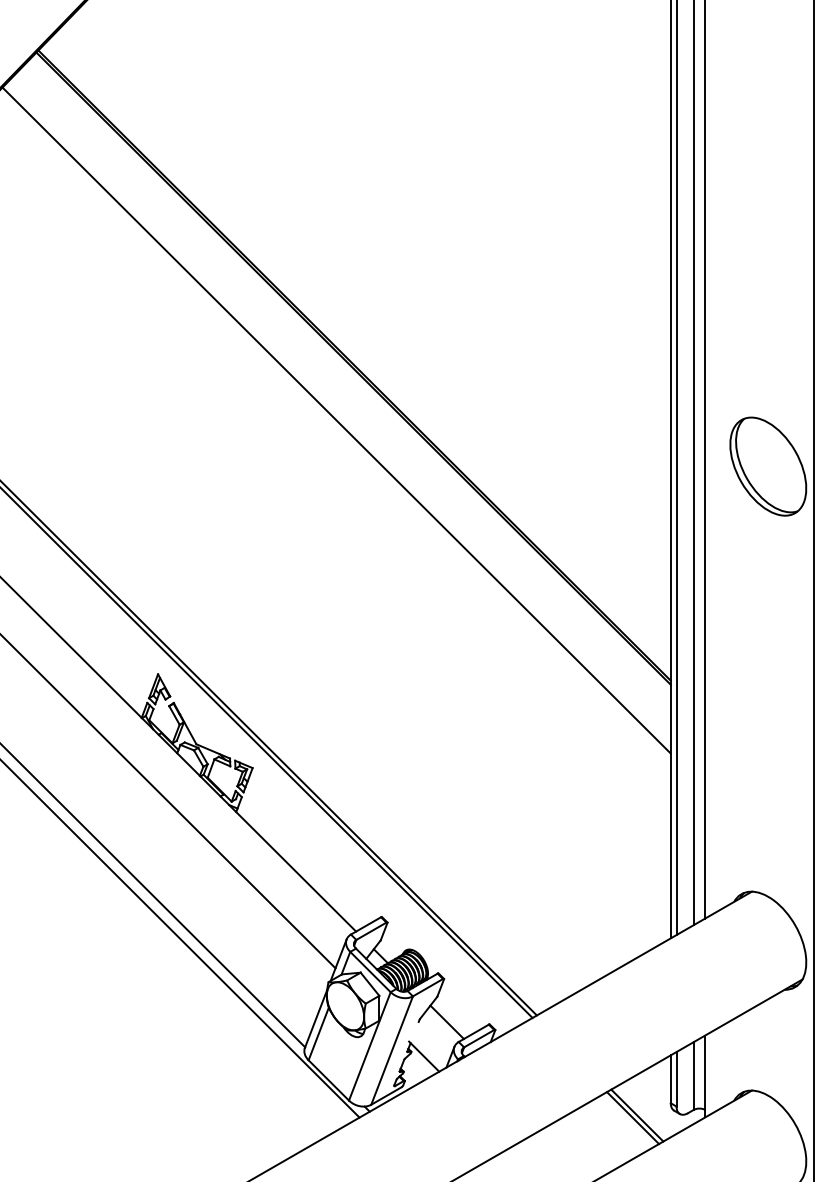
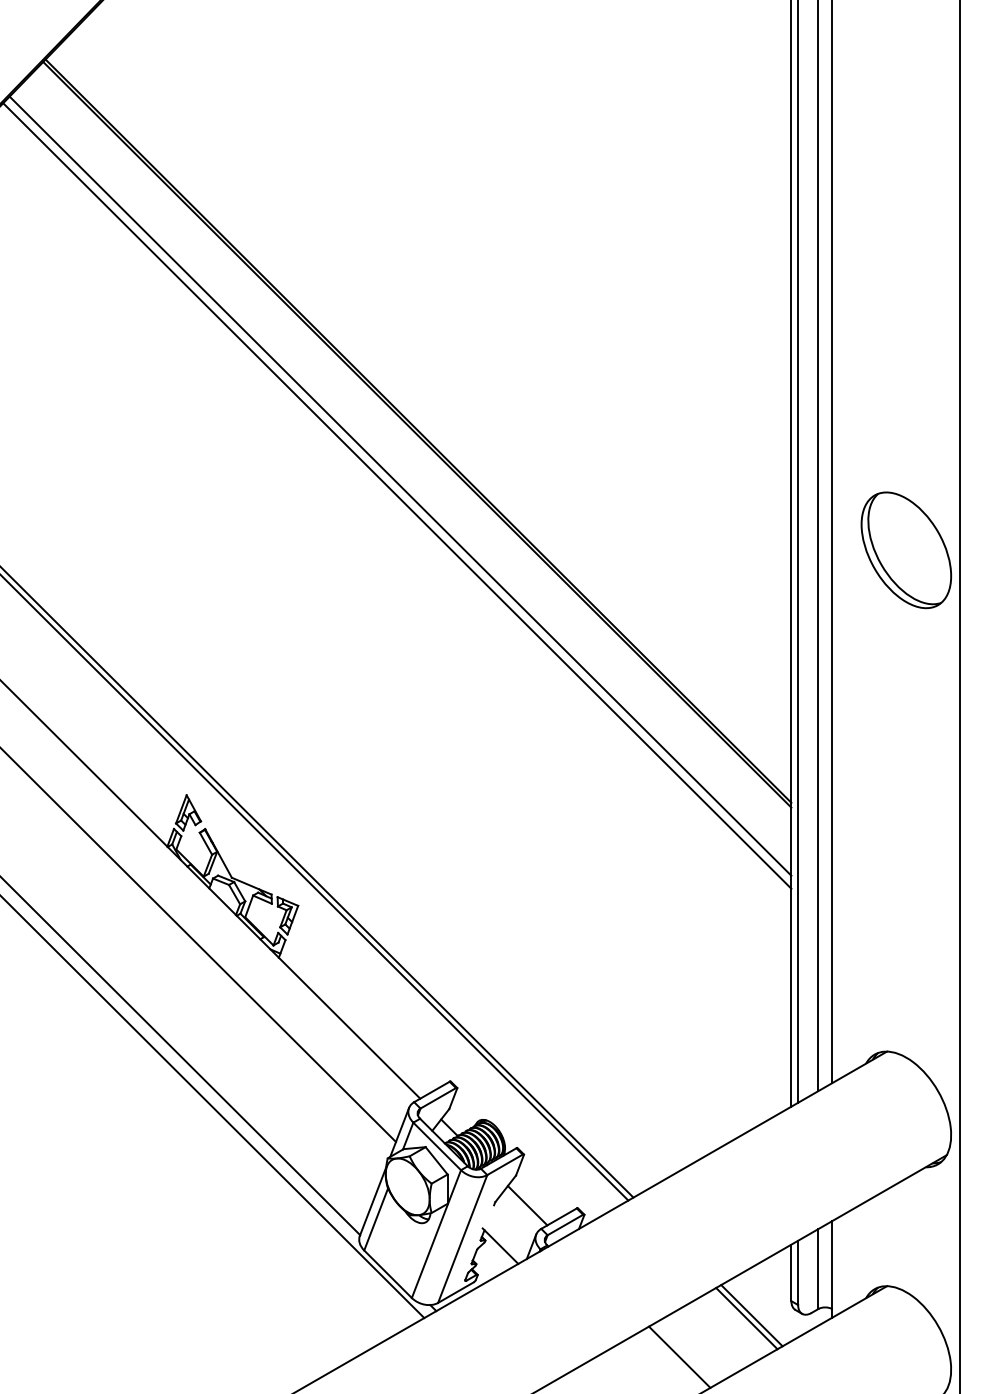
line: (339, 411) -> (400, 485), added
line: (575, 1150) -> (679, 1356), added

